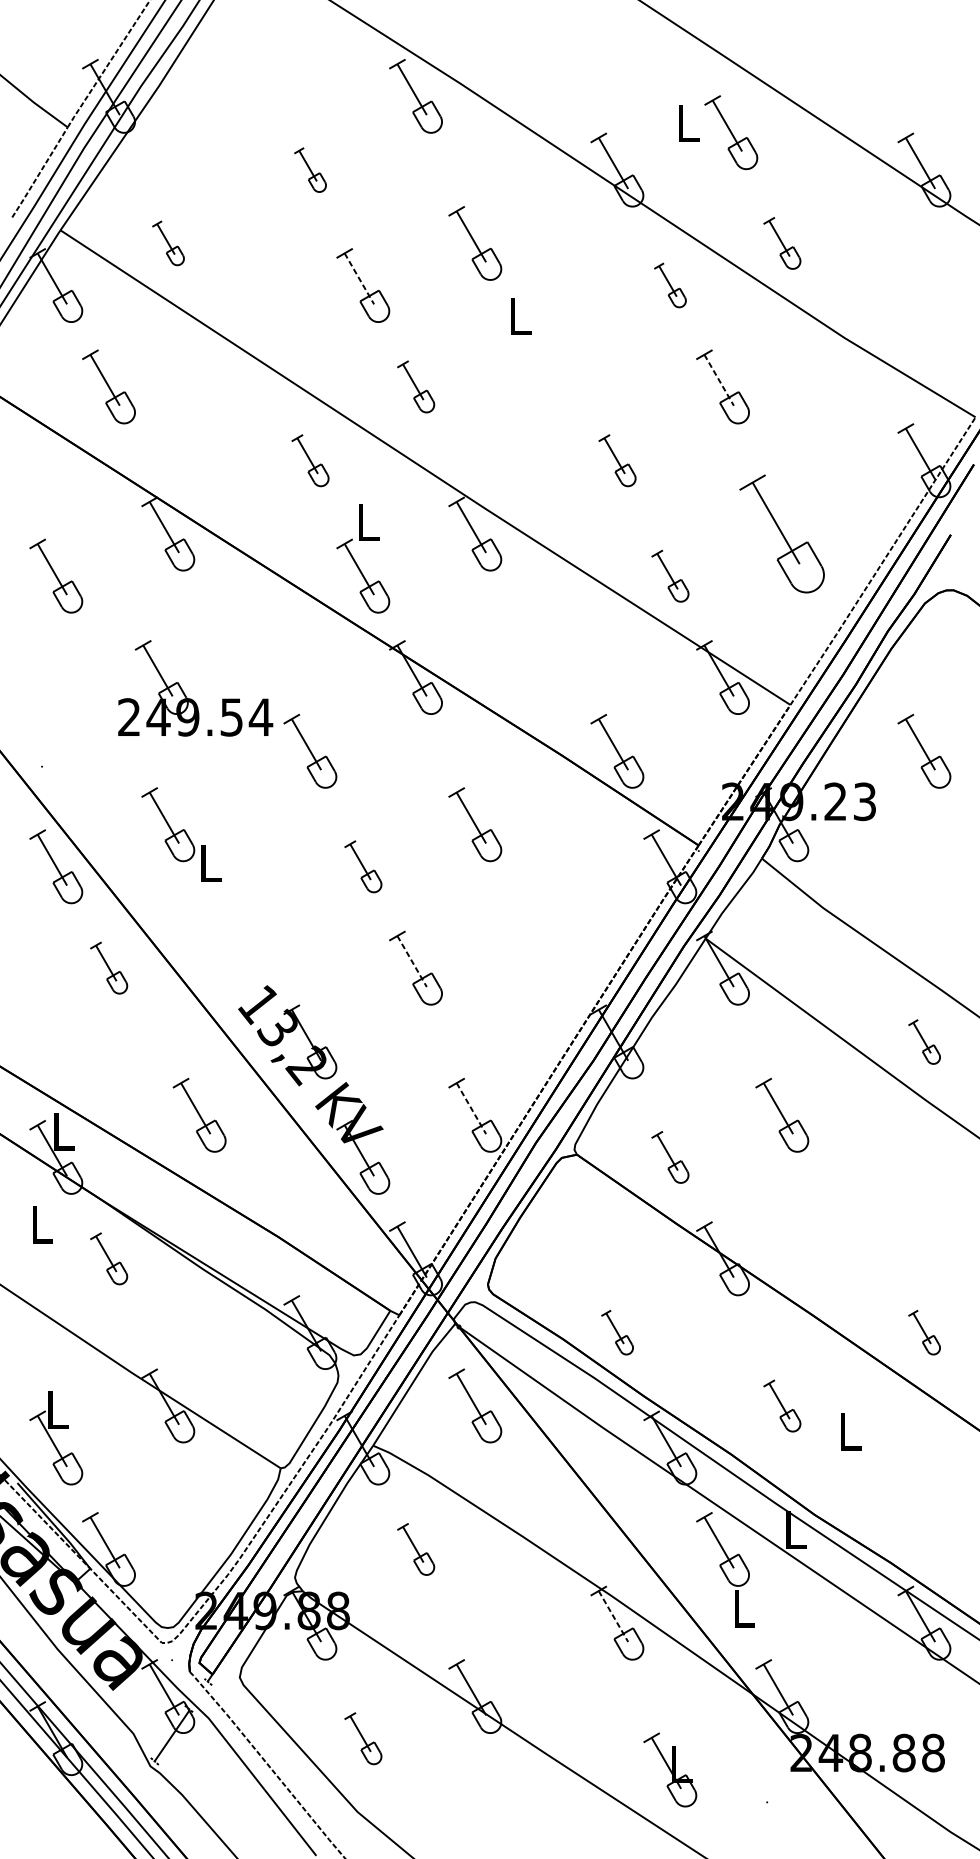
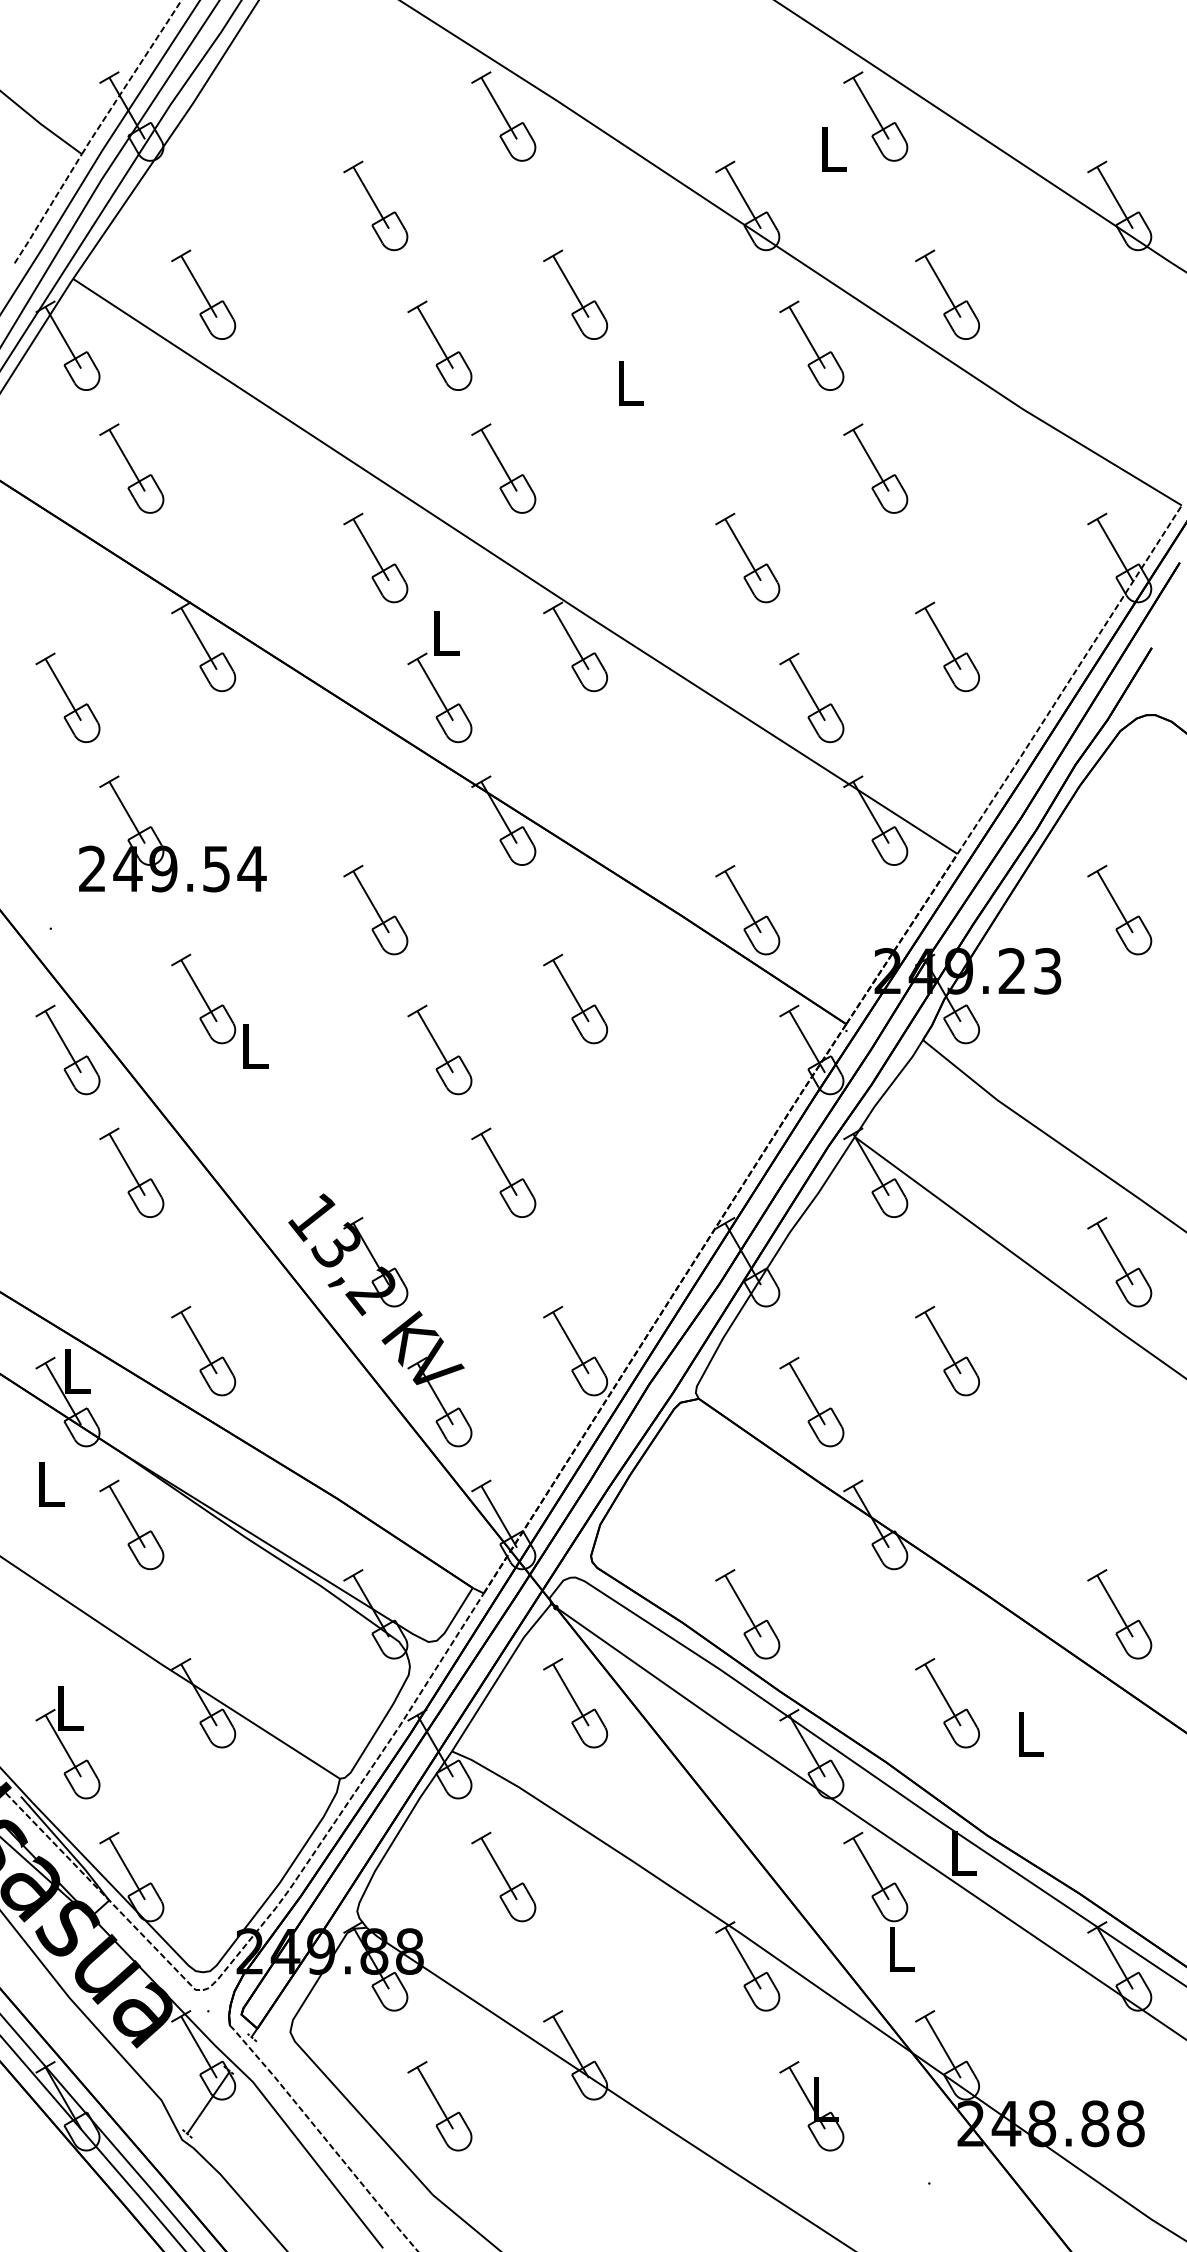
part: (731, 132) -> (875, 116), moved
part: (310, 169) -> (375, 205), size x1.67
part: (168, 243) -> (203, 294), size x1.67
part: (782, 243) -> (947, 294), size x1.43
line: (359, 278) -> (435, 337), dashed -> solid
part: (669, 285) -> (811, 345), size x1.67
line: (719, 380) -> (871, 460), dashed -> solid
part: (415, 386) -> (503, 468), size x1.43
part: (310, 460) -> (375, 557), size x1.43
part: (617, 460) -> (747, 557), size x1.43
part: (782, 533) -> (947, 646), size x0.62
part: (669, 575) -> (811, 697), size x1.43
part: (192, 698) -> (168, 846), moved
part: (362, 866) -> (439, 1049), size x1.43
line: (412, 961) -> (499, 1164), dashed -> solid
part: (108, 967) -> (131, 1172), size x1.43
part: (924, 1042) -> (1119, 1262), size x1.67
line: (471, 1109) -> (570, 1343), dashed -> solid
part: (199, 1114) -> (203, 1350), moved
part: (669, 1156) -> (811, 1401), size x1.43
part: (108, 1258) -> (131, 1524), size x1.43
part: (617, 1332) -> (747, 1614), size x1.67
part: (924, 1332) -> (1119, 1614), size x1.67
part: (782, 1406) -> (947, 1703), size x1.43
part: (415, 1548) -> (503, 1876), size x1.43
line: (613, 1616) -> (743, 1958), dashed -> solid
part: (362, 1738) -> (439, 2106), size x1.43
part: (669, 1770) -> (811, 2106), moved

